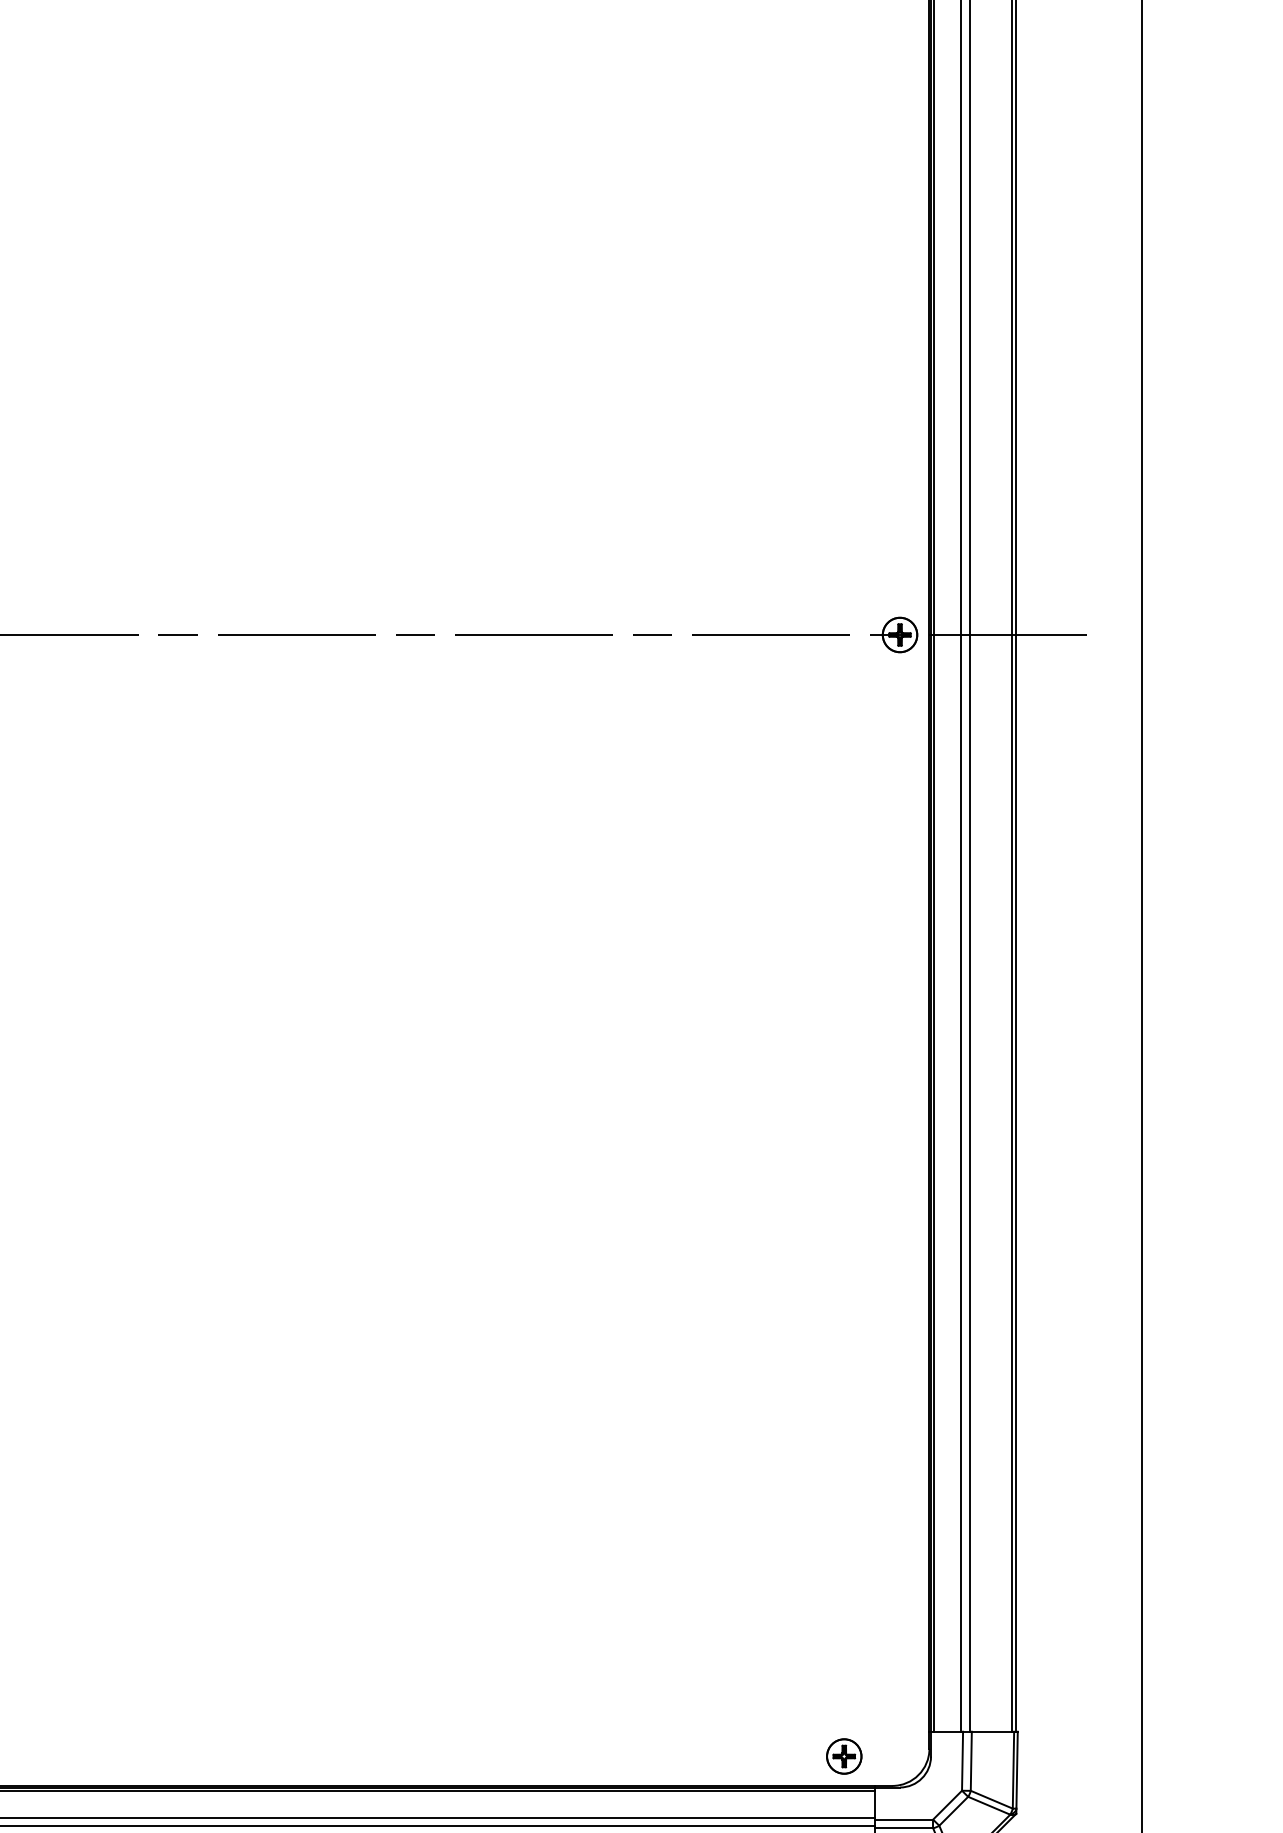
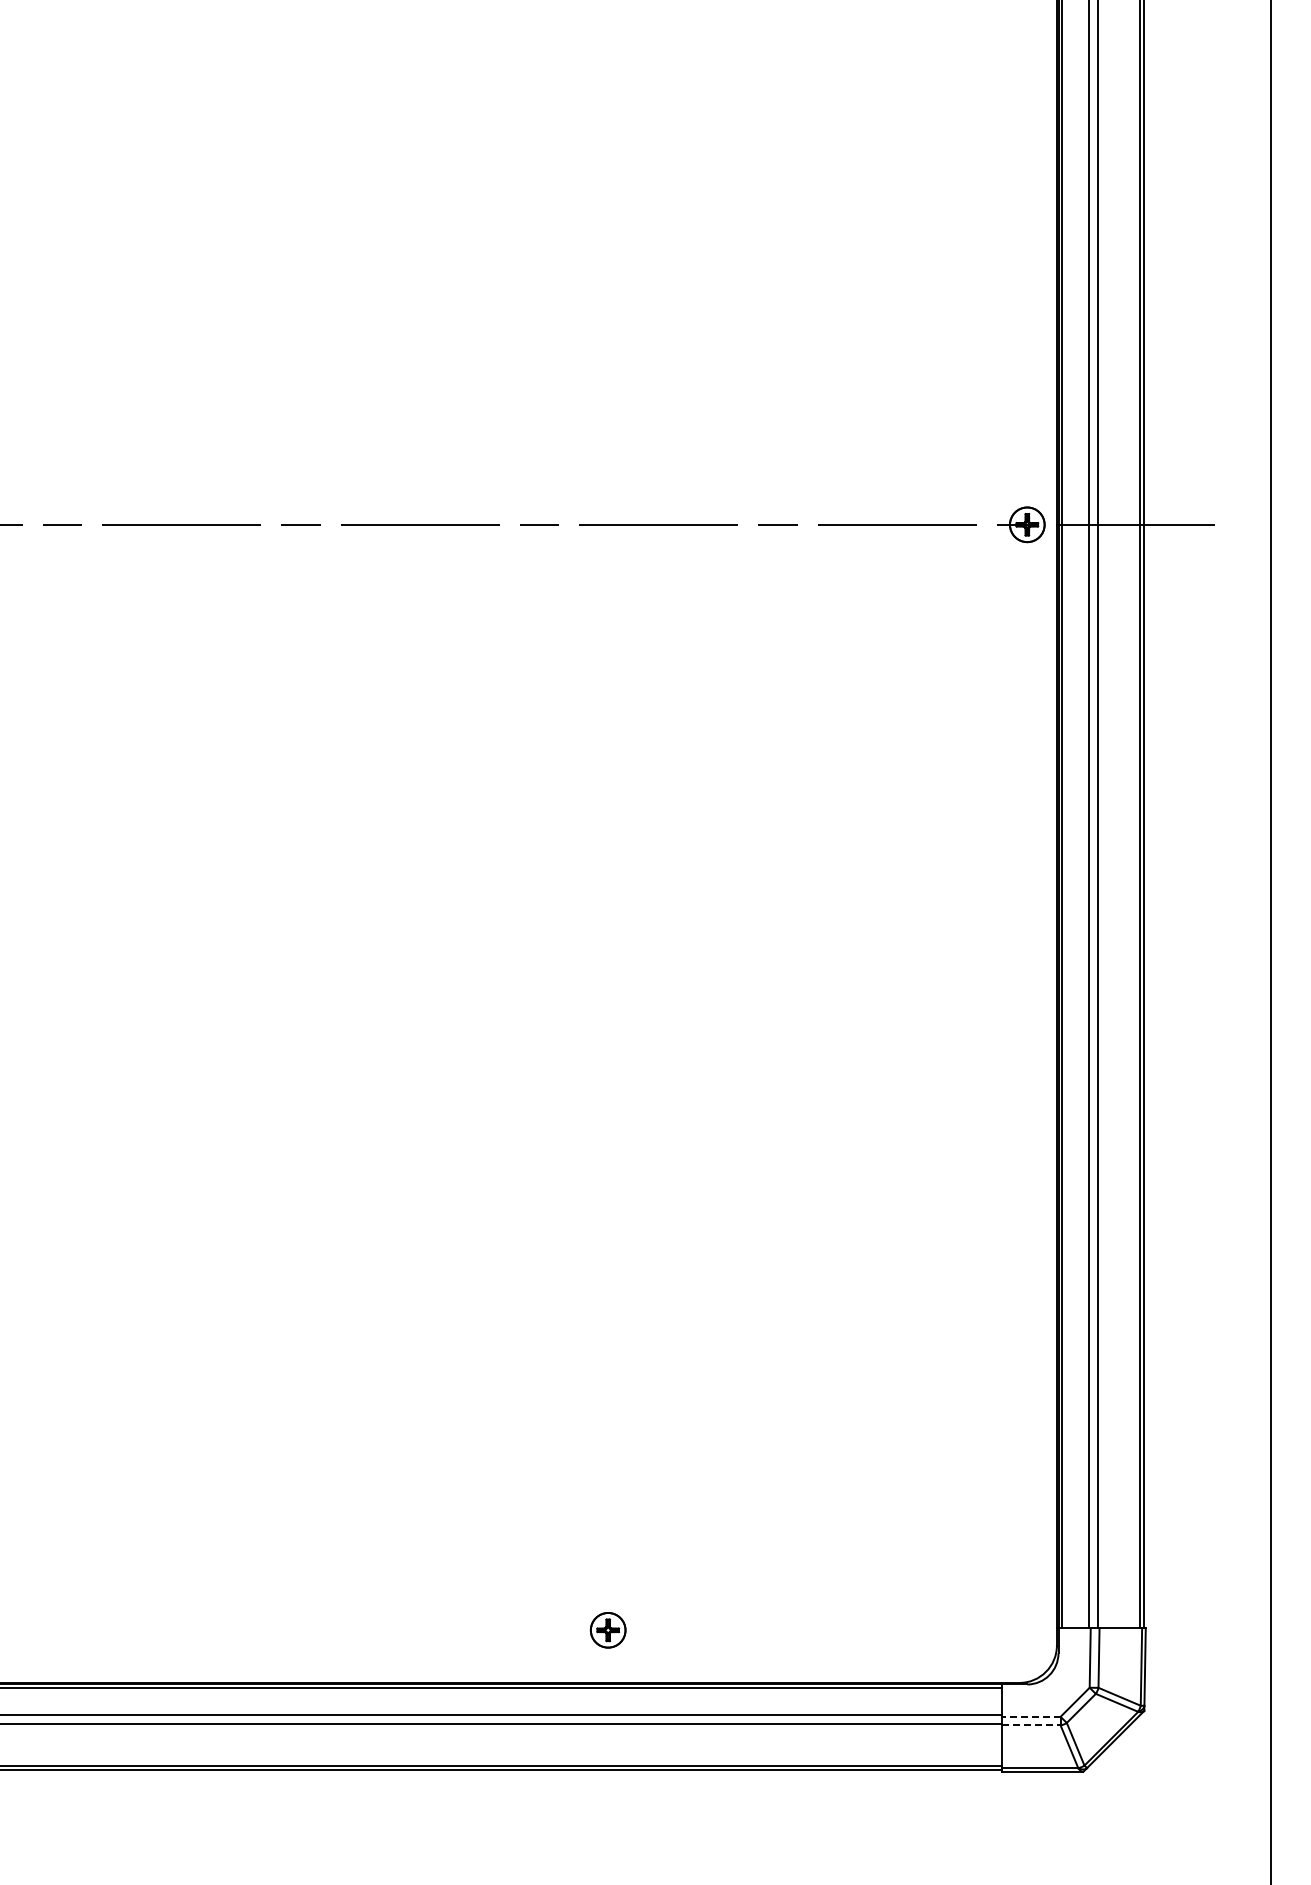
part: (843, 1756) -> (607, 1630), moved
line: (904, 1819) -> (1031, 1716), solid -> dashed
line: (904, 1828) -> (1031, 1725), solid -> dashed

